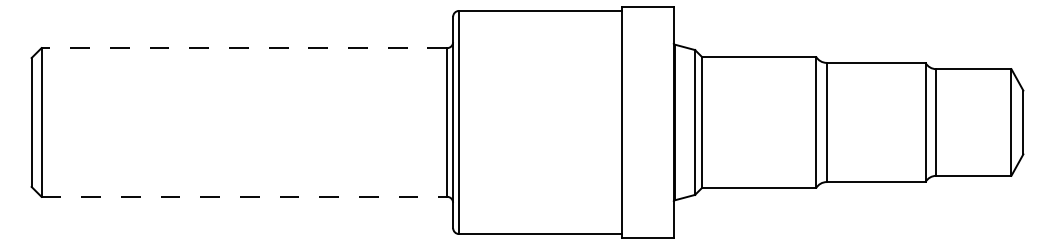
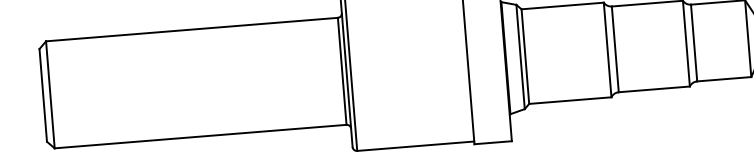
line: (244, 48) -> (192, 29), dashed -> solid
line: (244, 196) -> (200, 136), dashed -> solid

